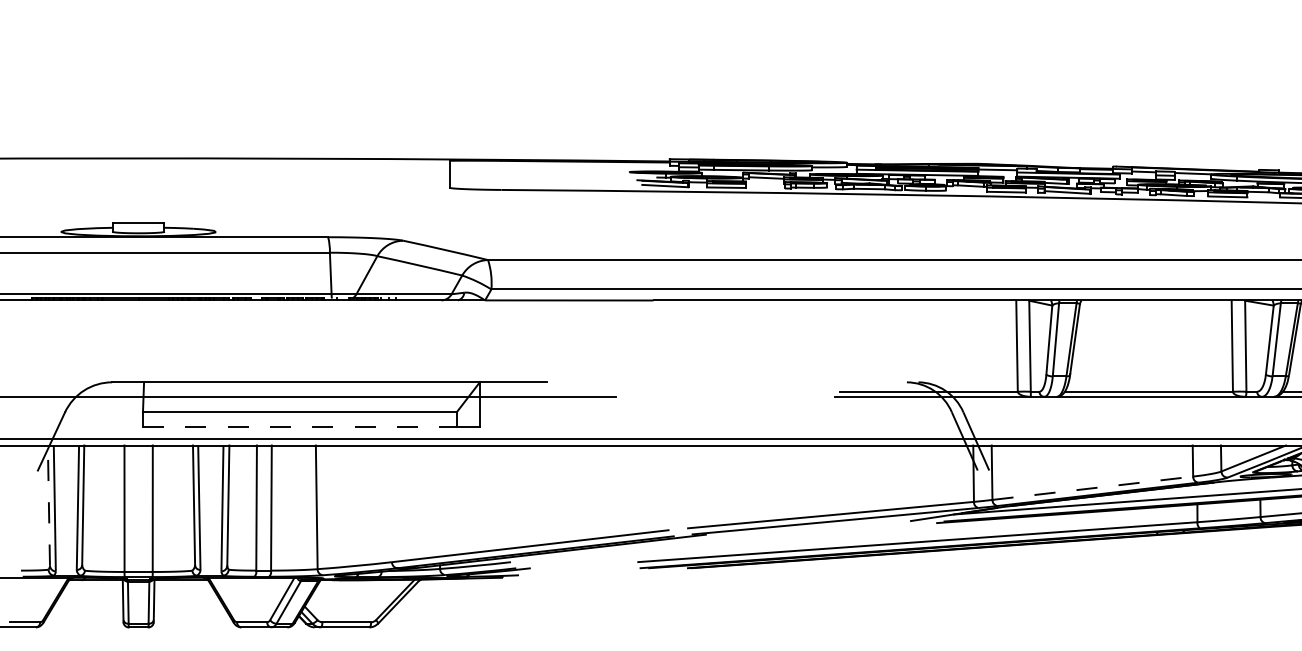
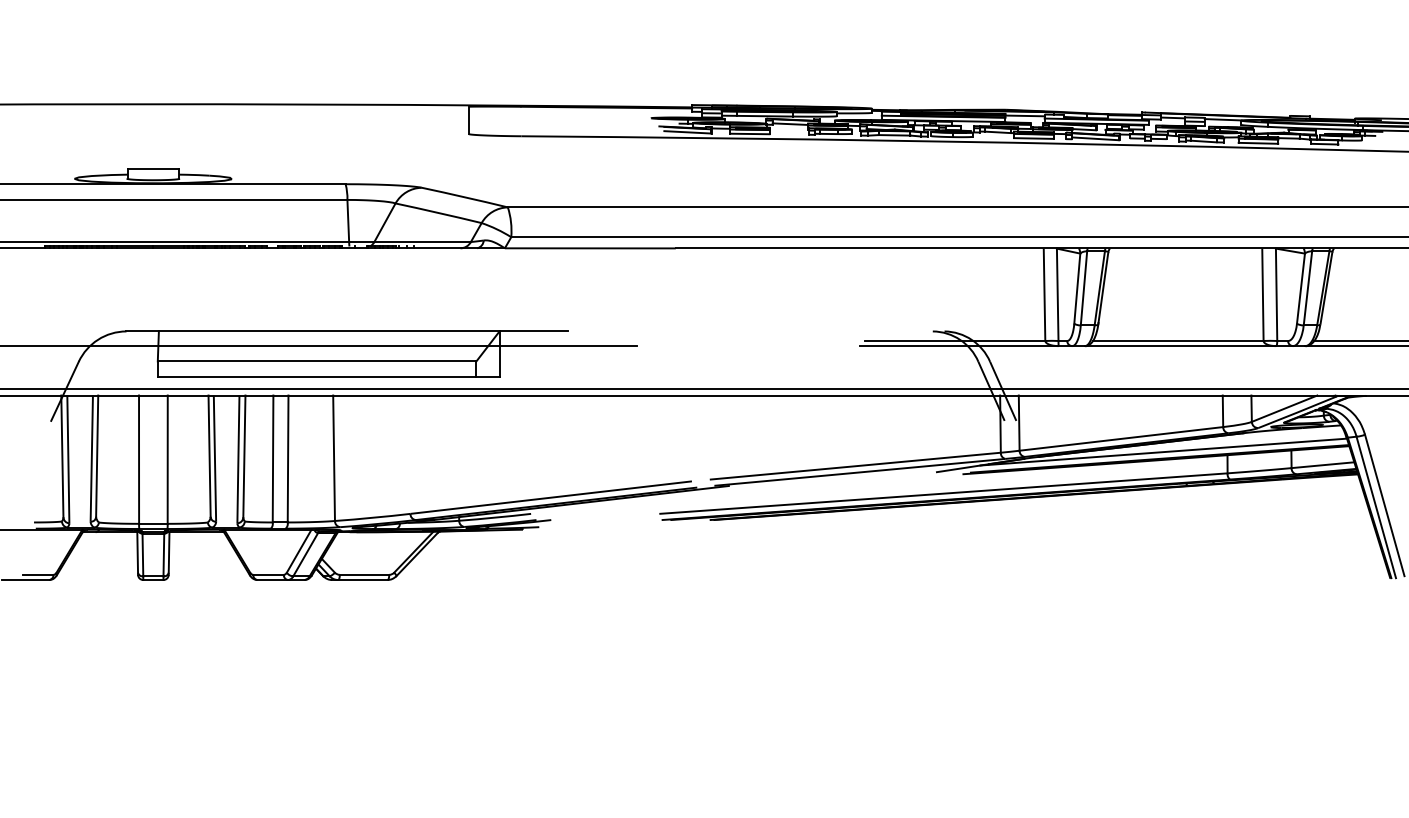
line: (300, 427) -> (317, 377), dashed -> solid
line: (1092, 487) -> (1121, 438), dashed -> solid
line: (49, 505) -> (62, 456), dashed -> solid

